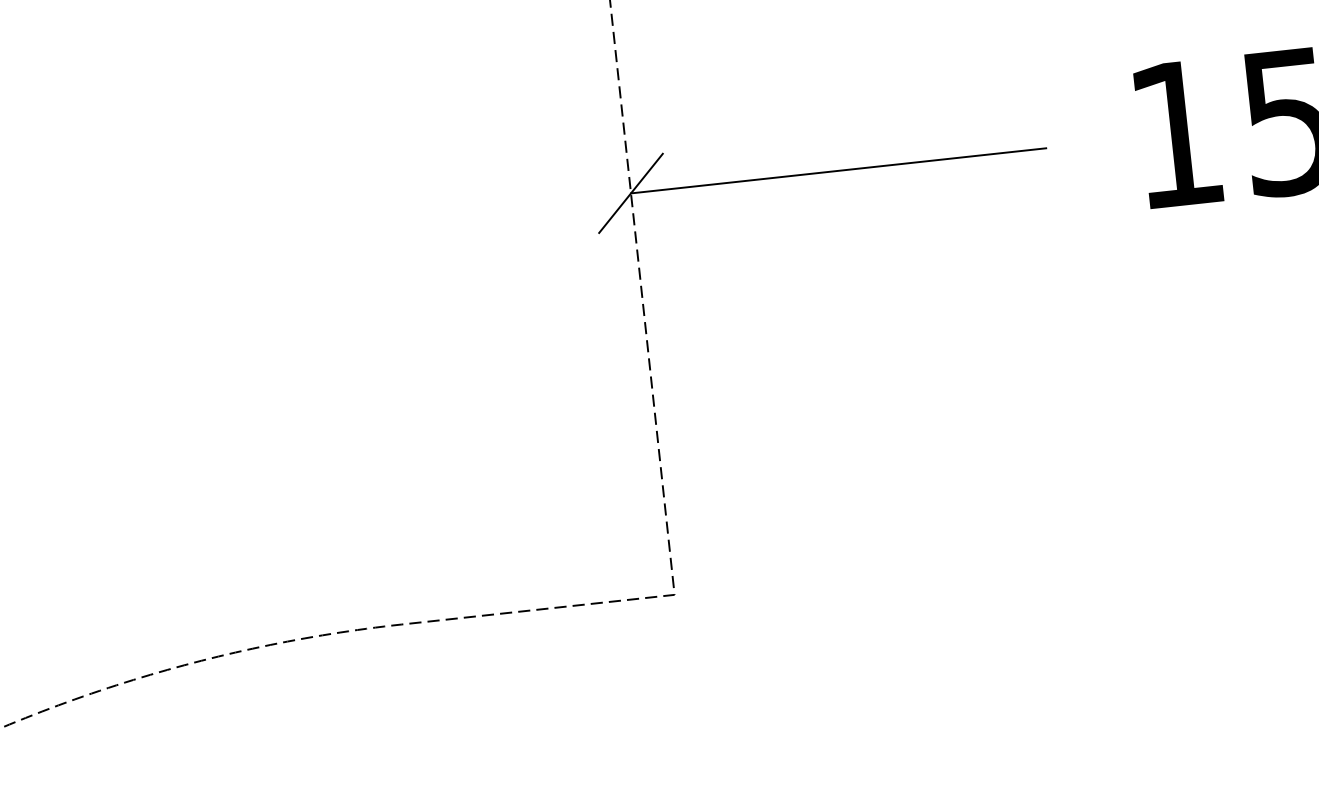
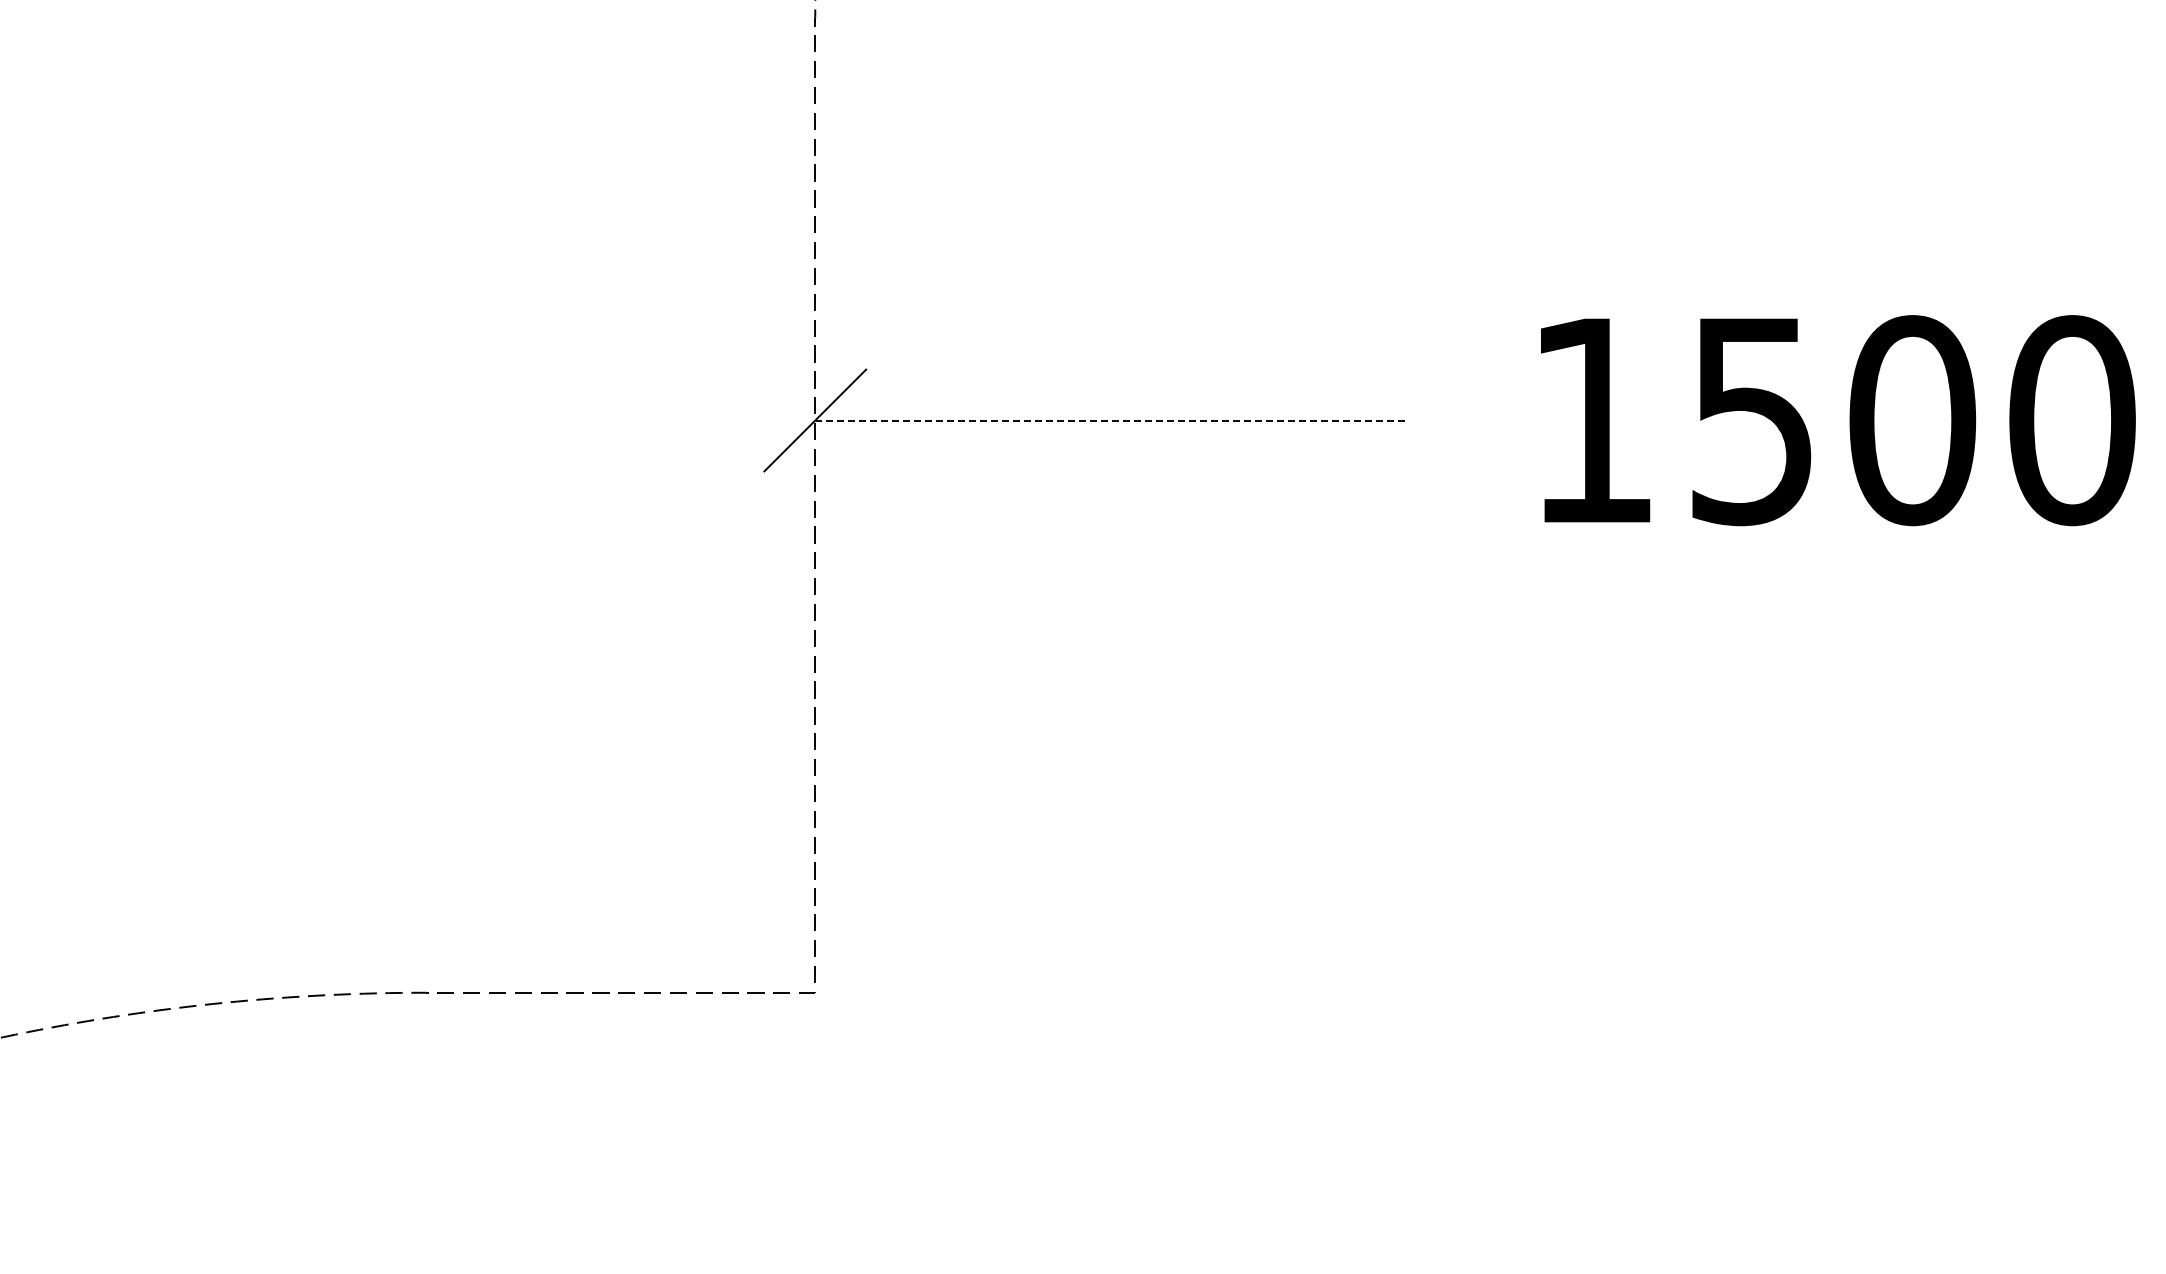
line: (838, 170) -> (1111, 420), solid -> dashed

